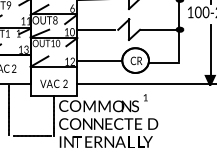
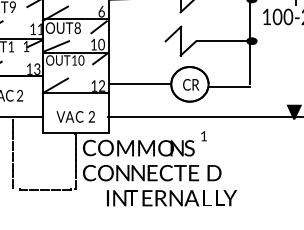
line: (95, 29) -> (134, 41), removed
line: (211, 50) -> (295, 70), removed
text: (105, 142) -> (171, 198), moved

